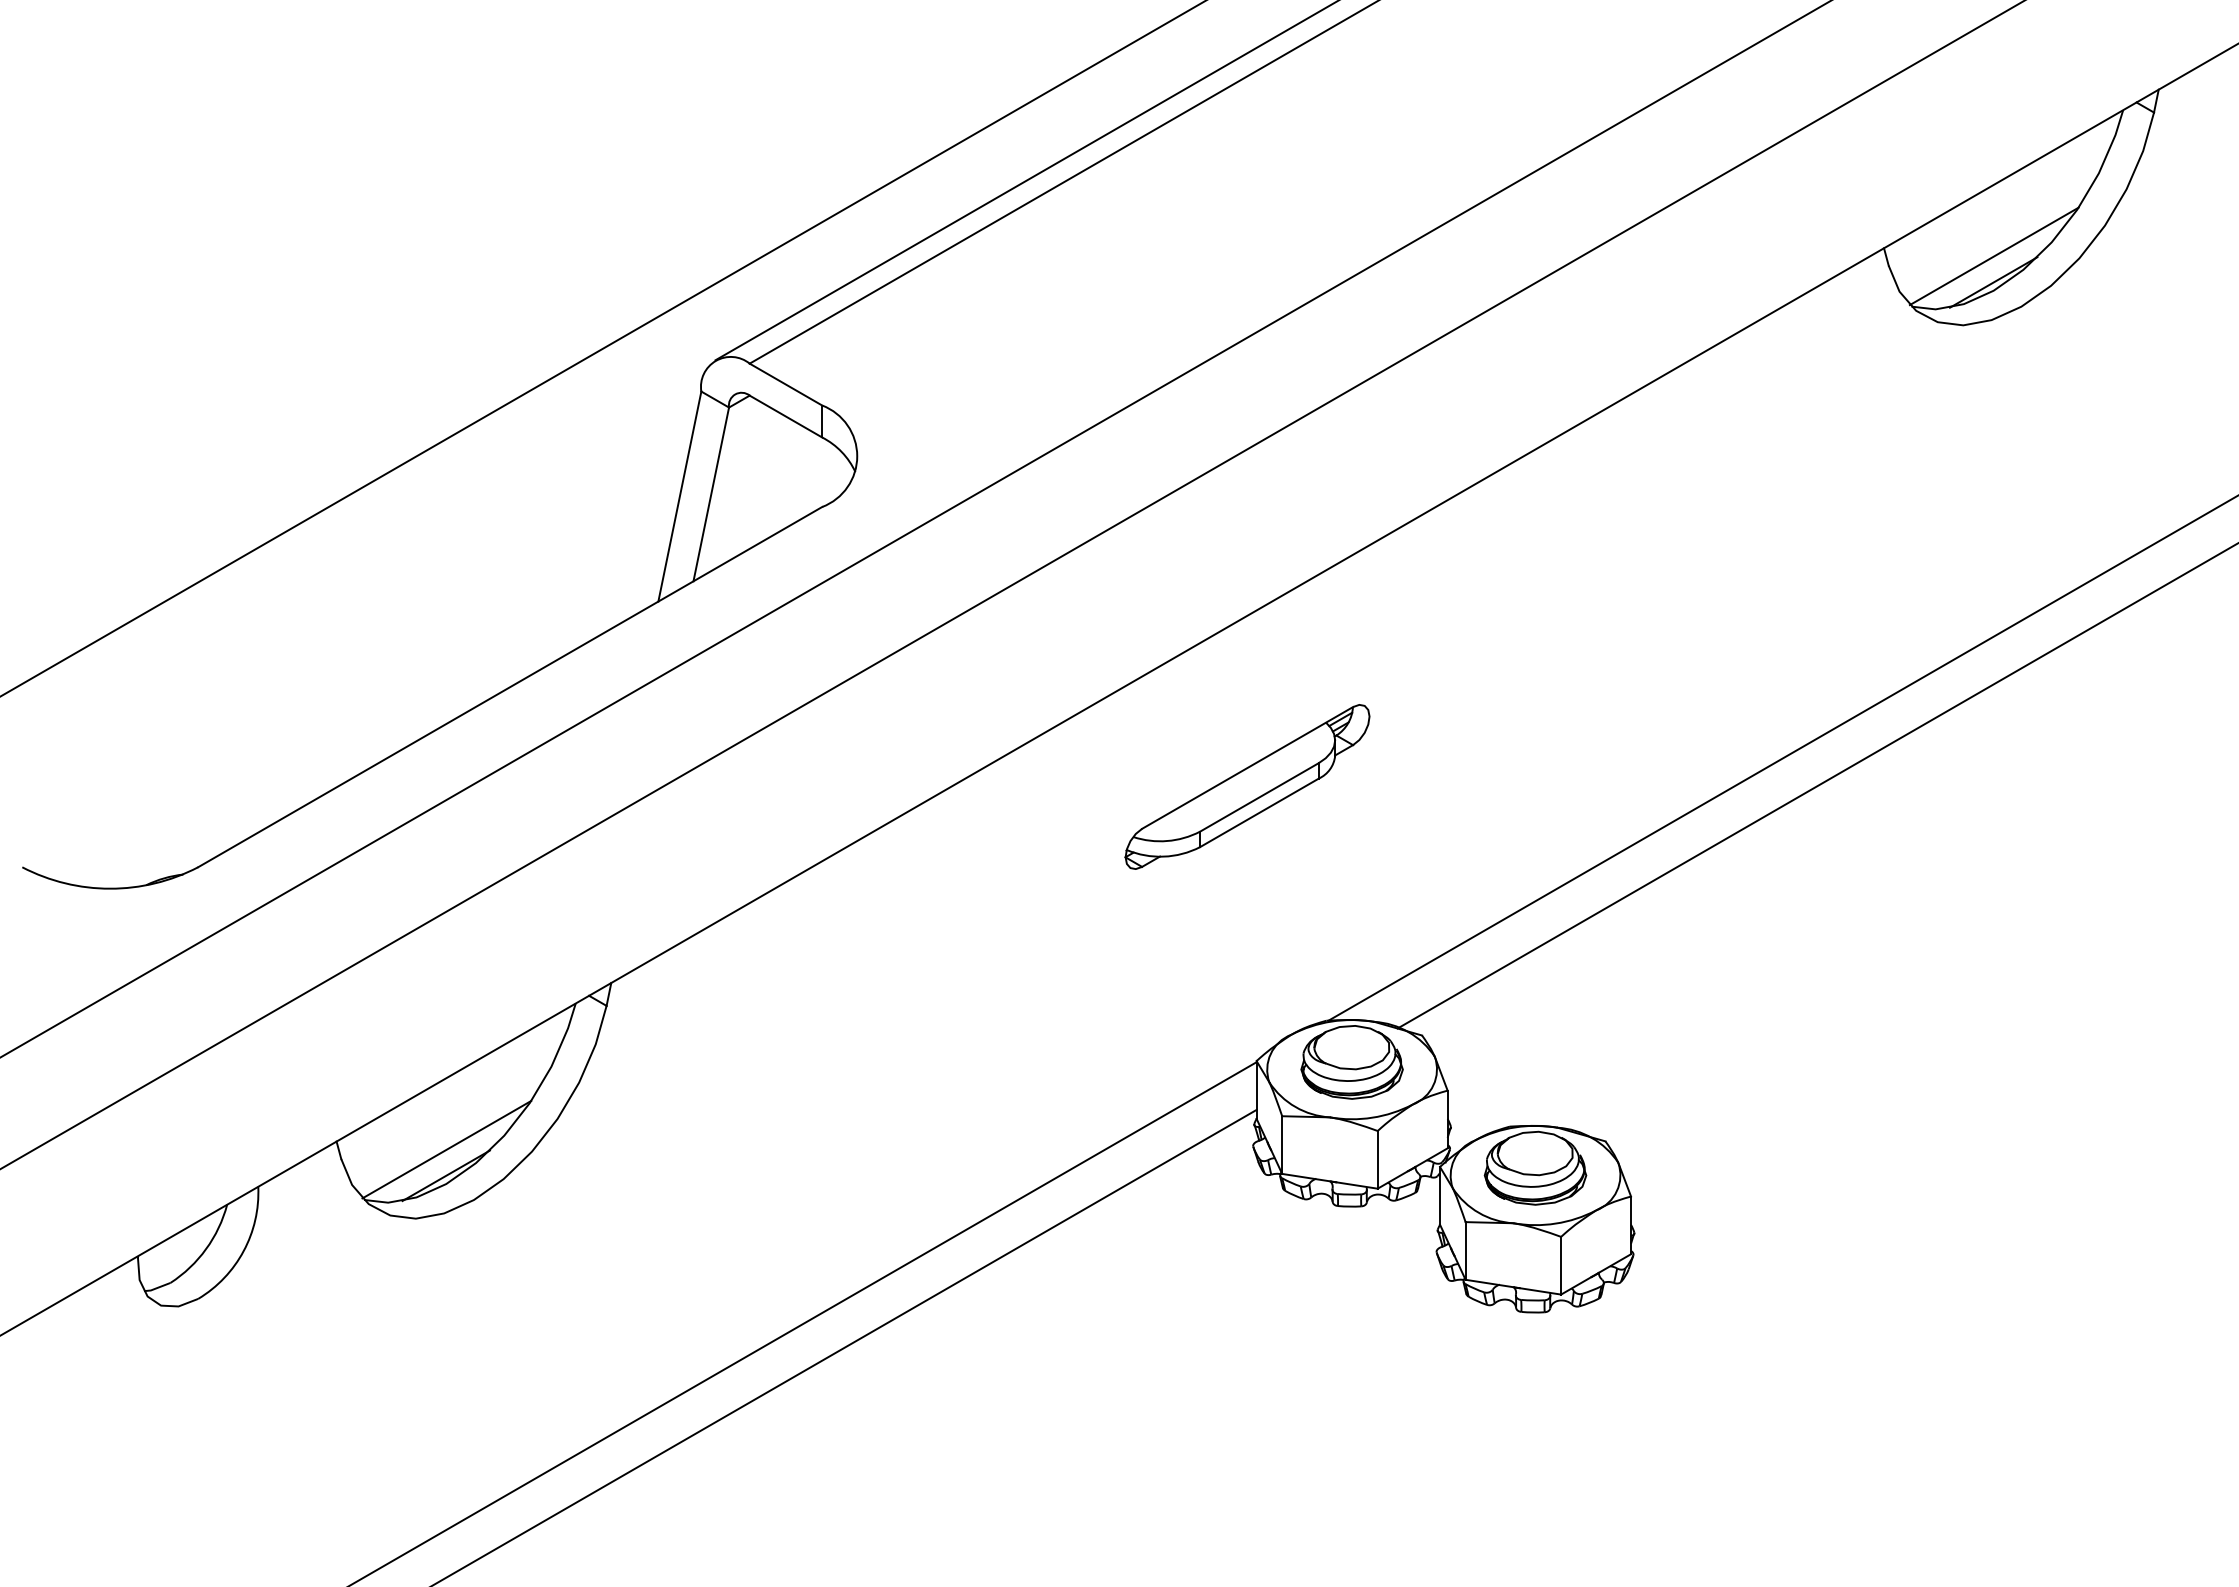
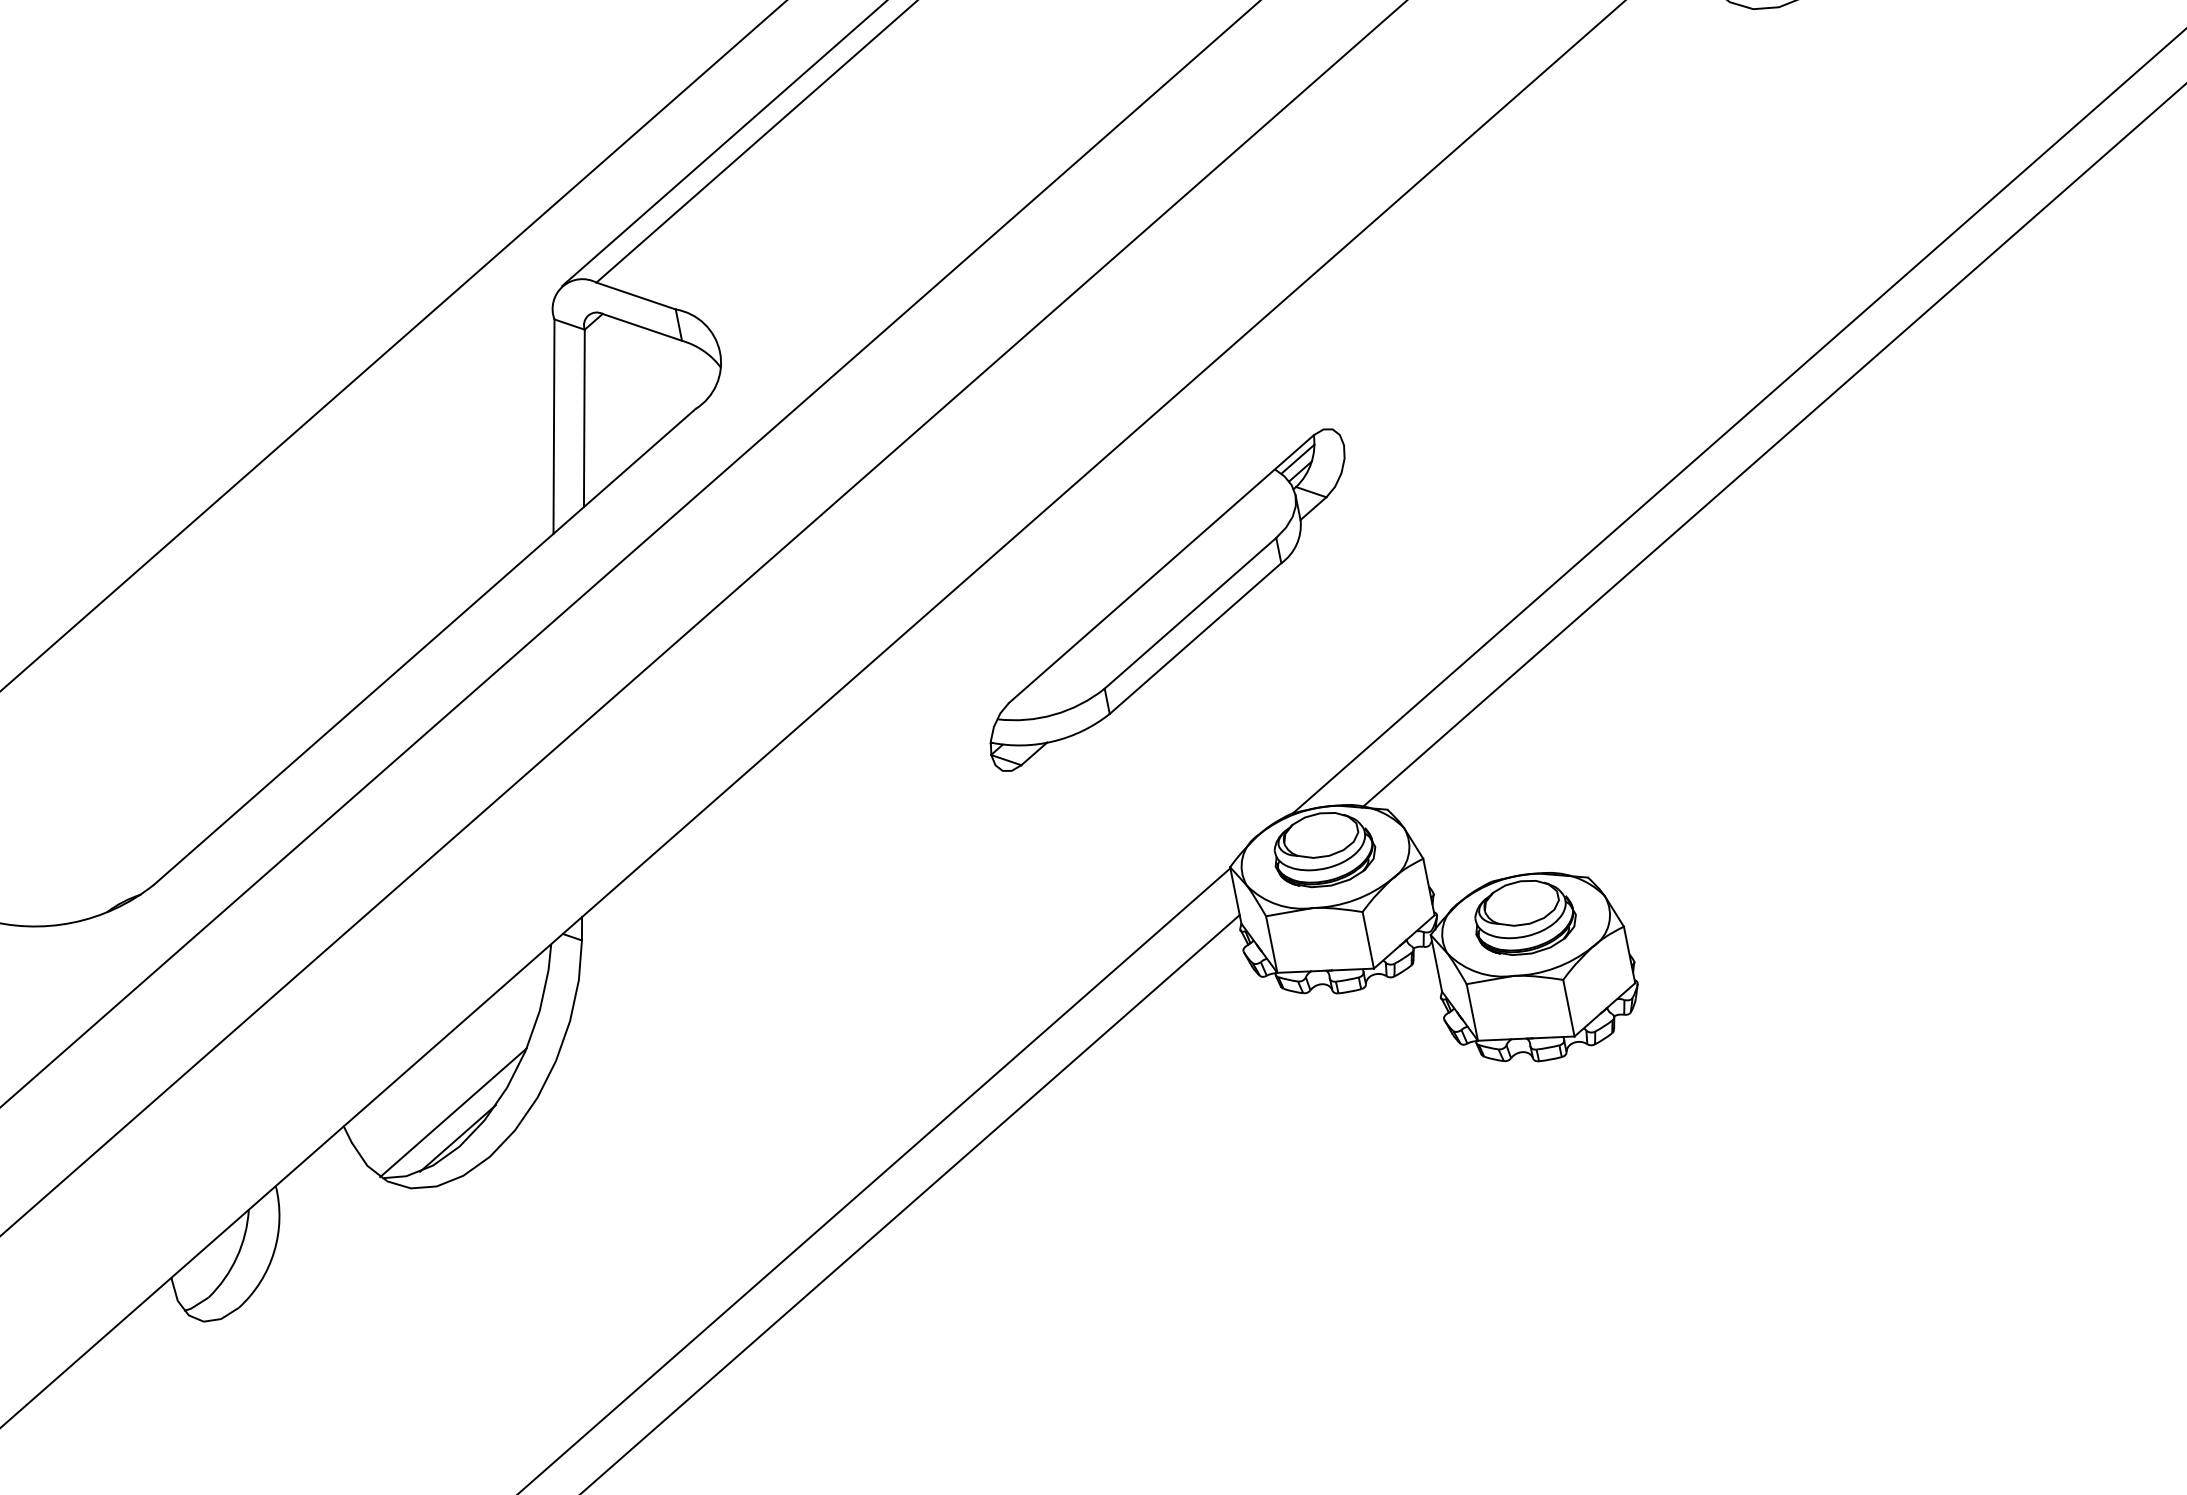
part: (1247, 786) -> (1167, 599), size x1.67

